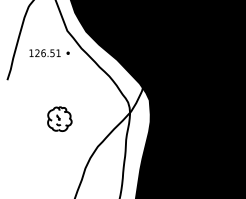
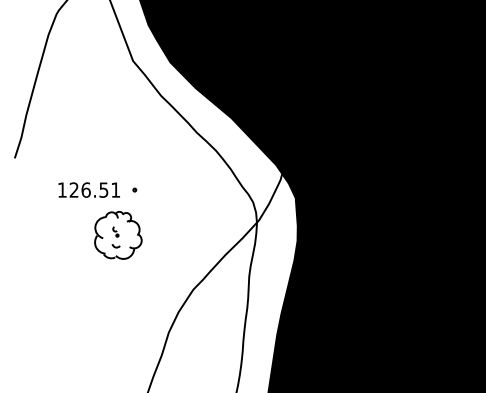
part: (49, 53) -> (97, 190), moved

